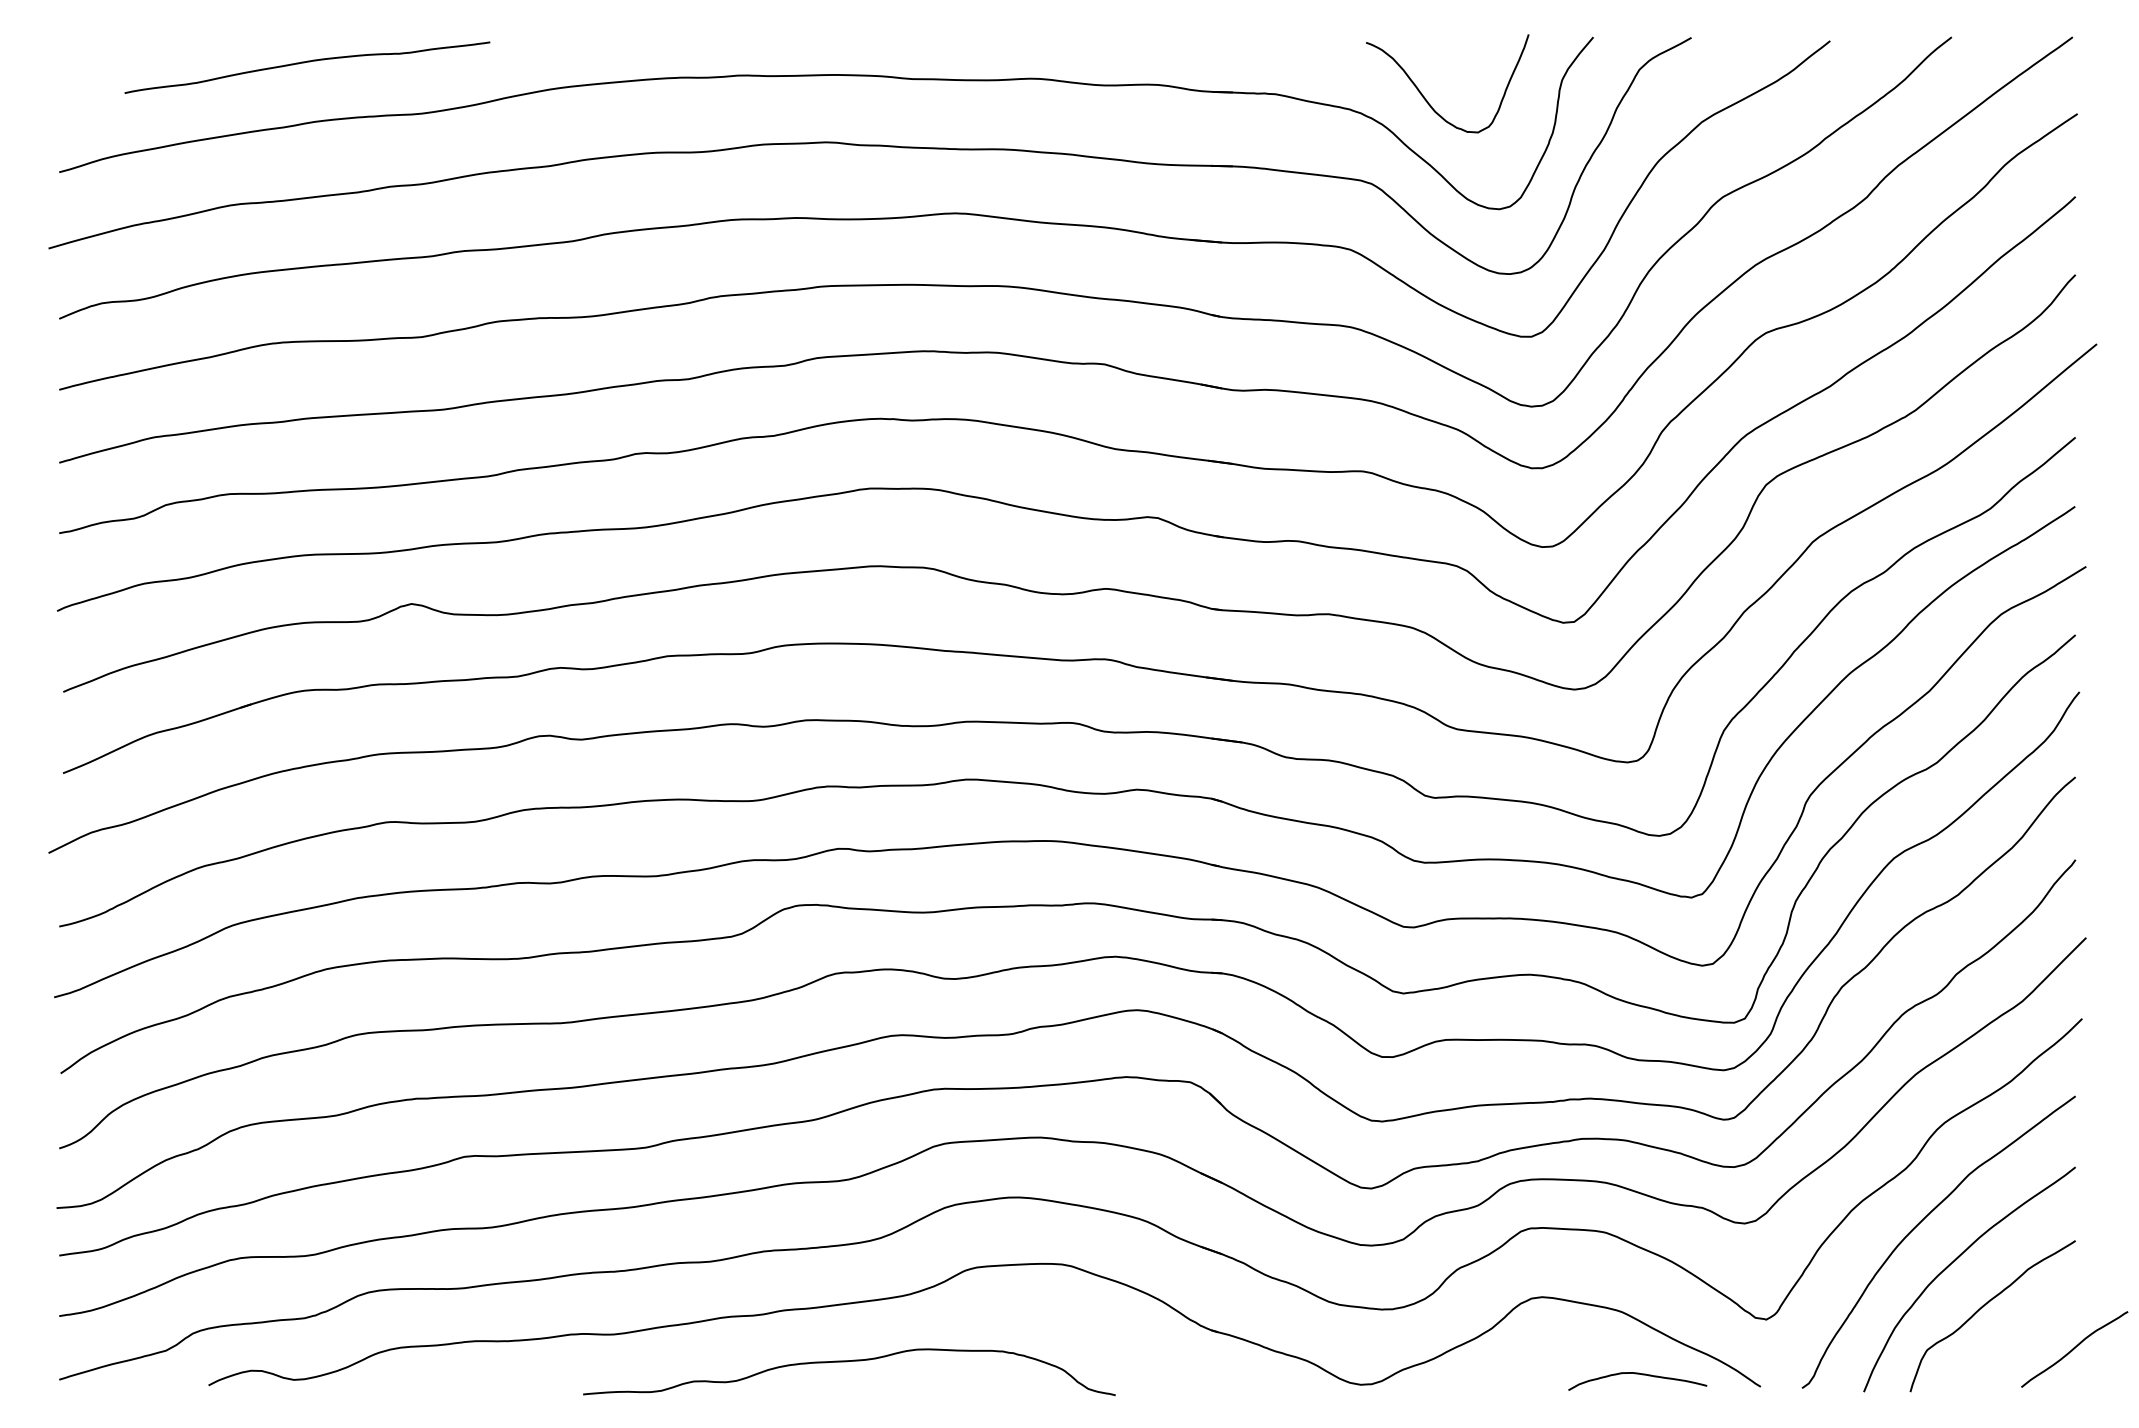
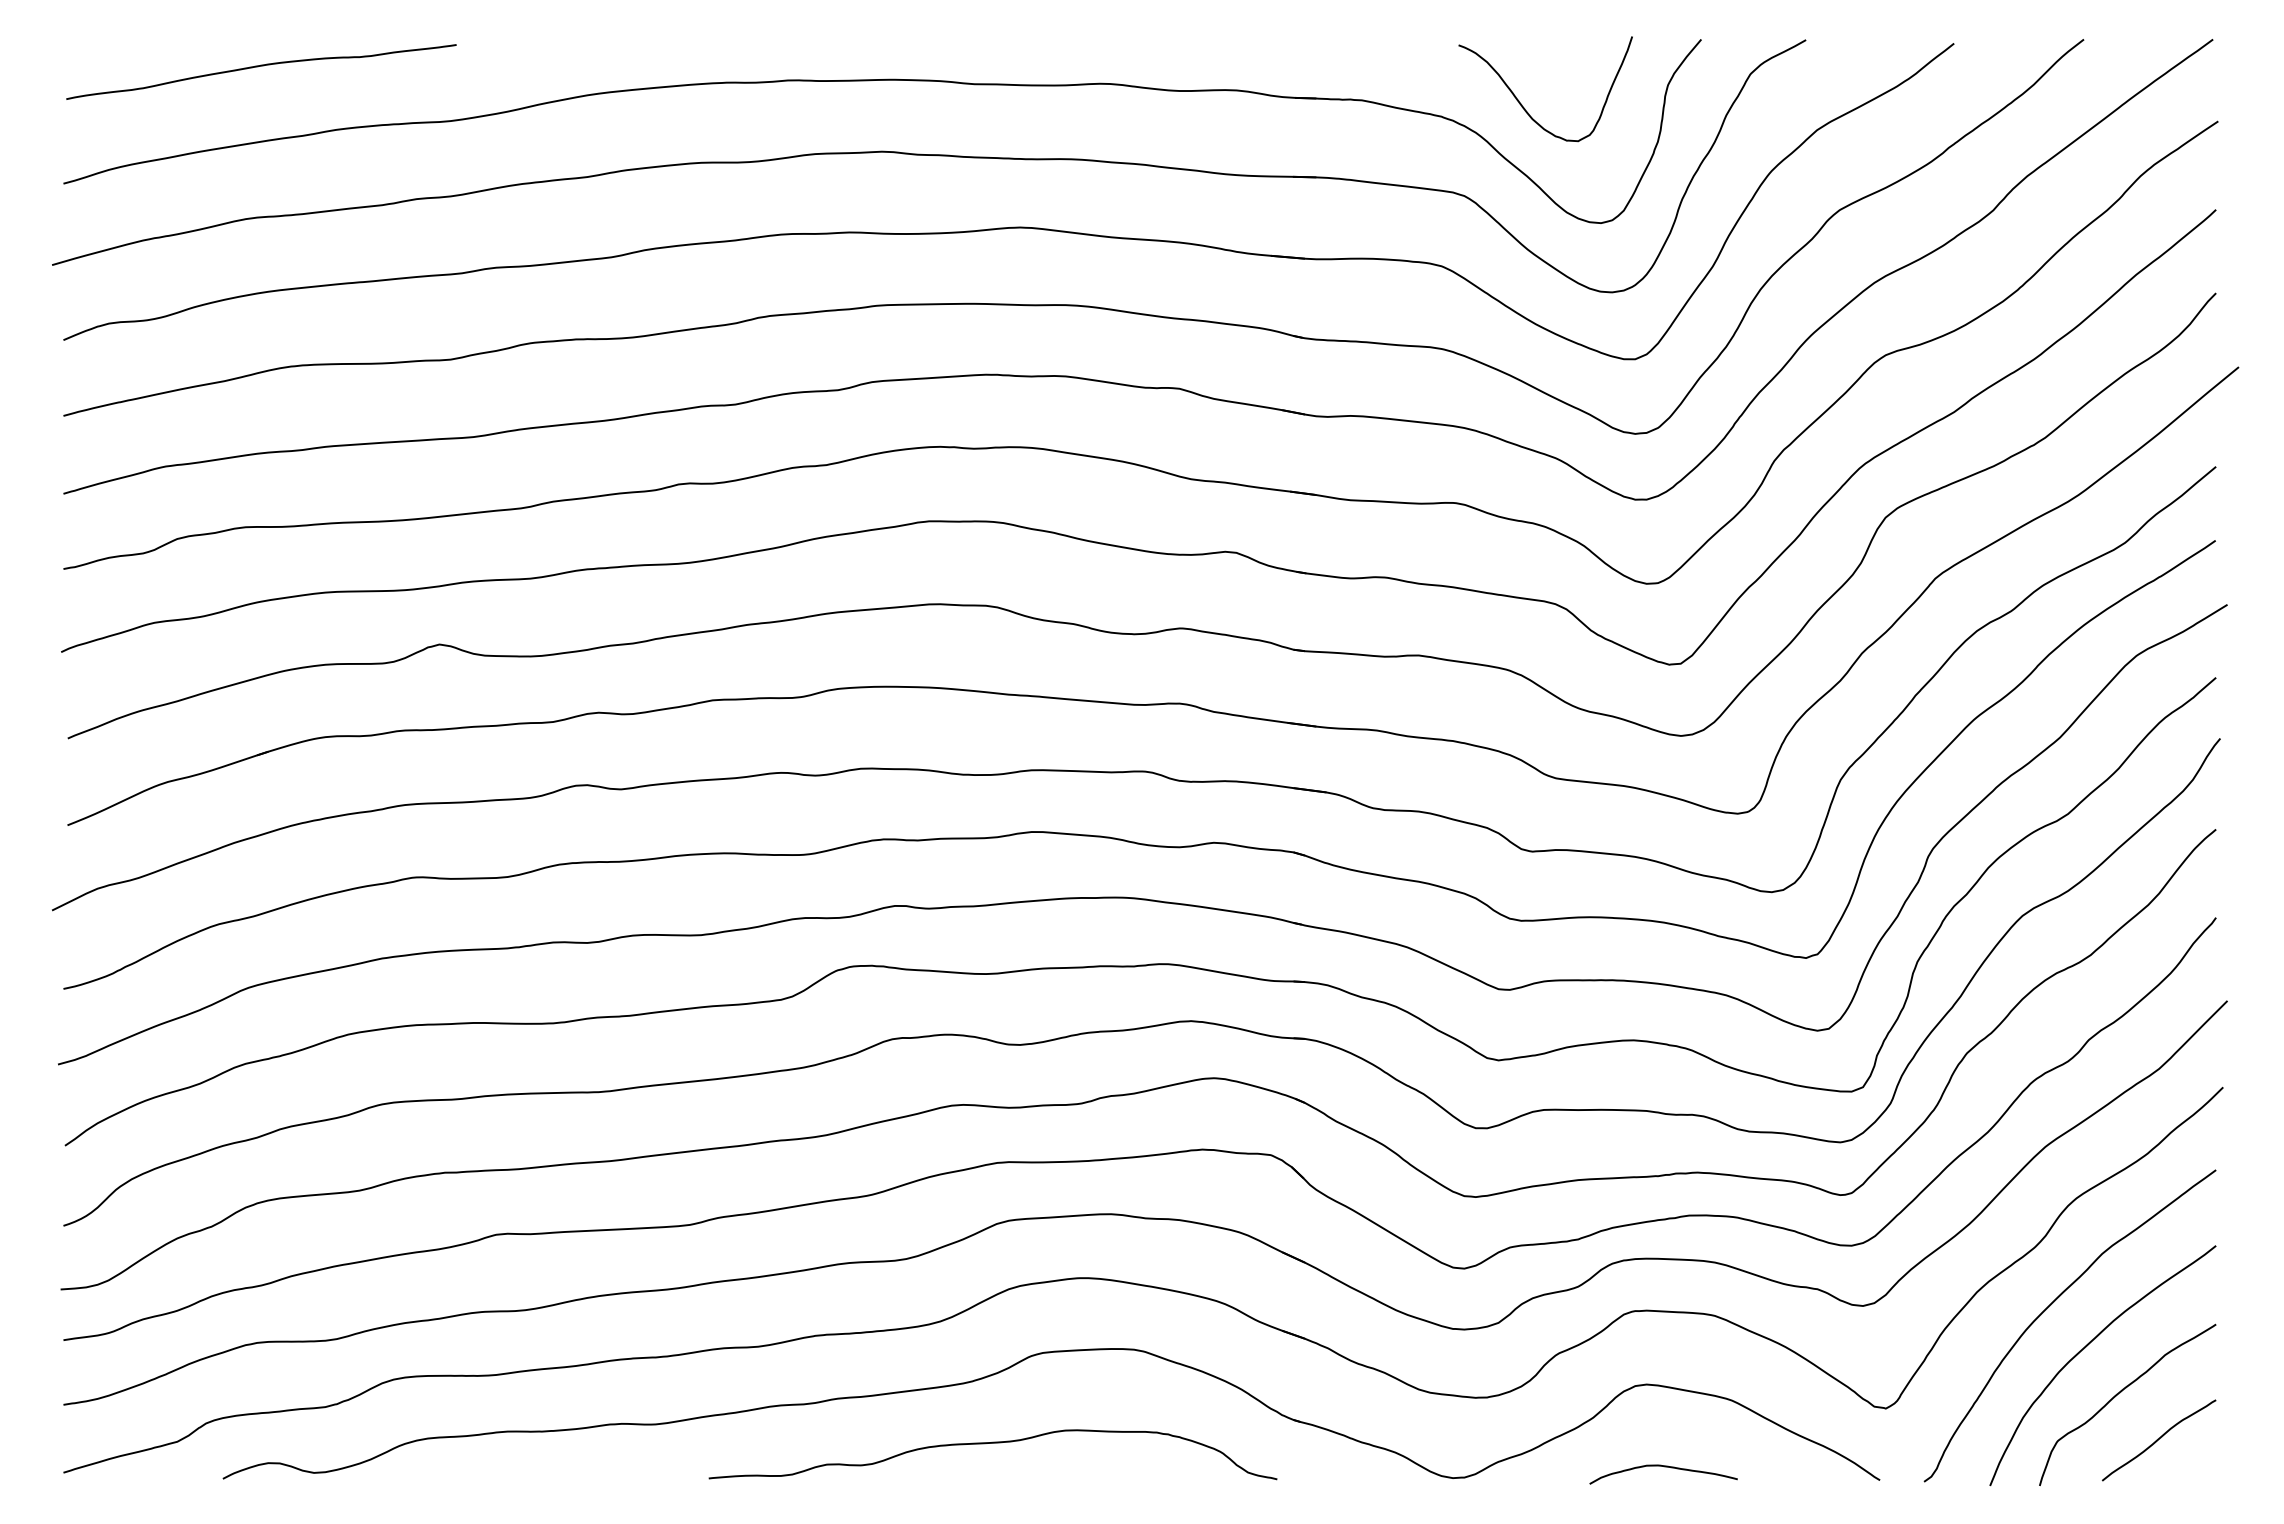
curve: (307, 62) -> (261, 66), moved
curve: (2075, 1348) -> (2159, 1439), moved
curve: (848, 1361) -> (992, 1443), moved
curve: (1638, 1374) -> (1664, 1467), moved

